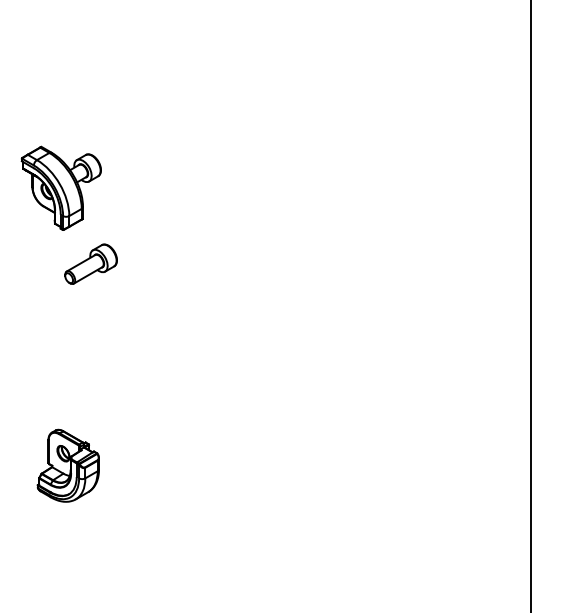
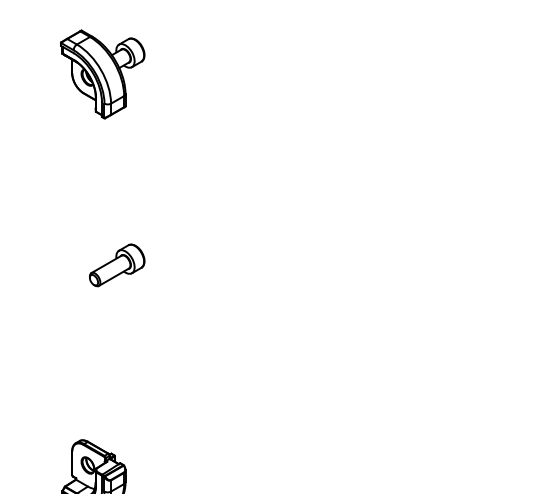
part: (60, 187) -> (101, 73), moved

